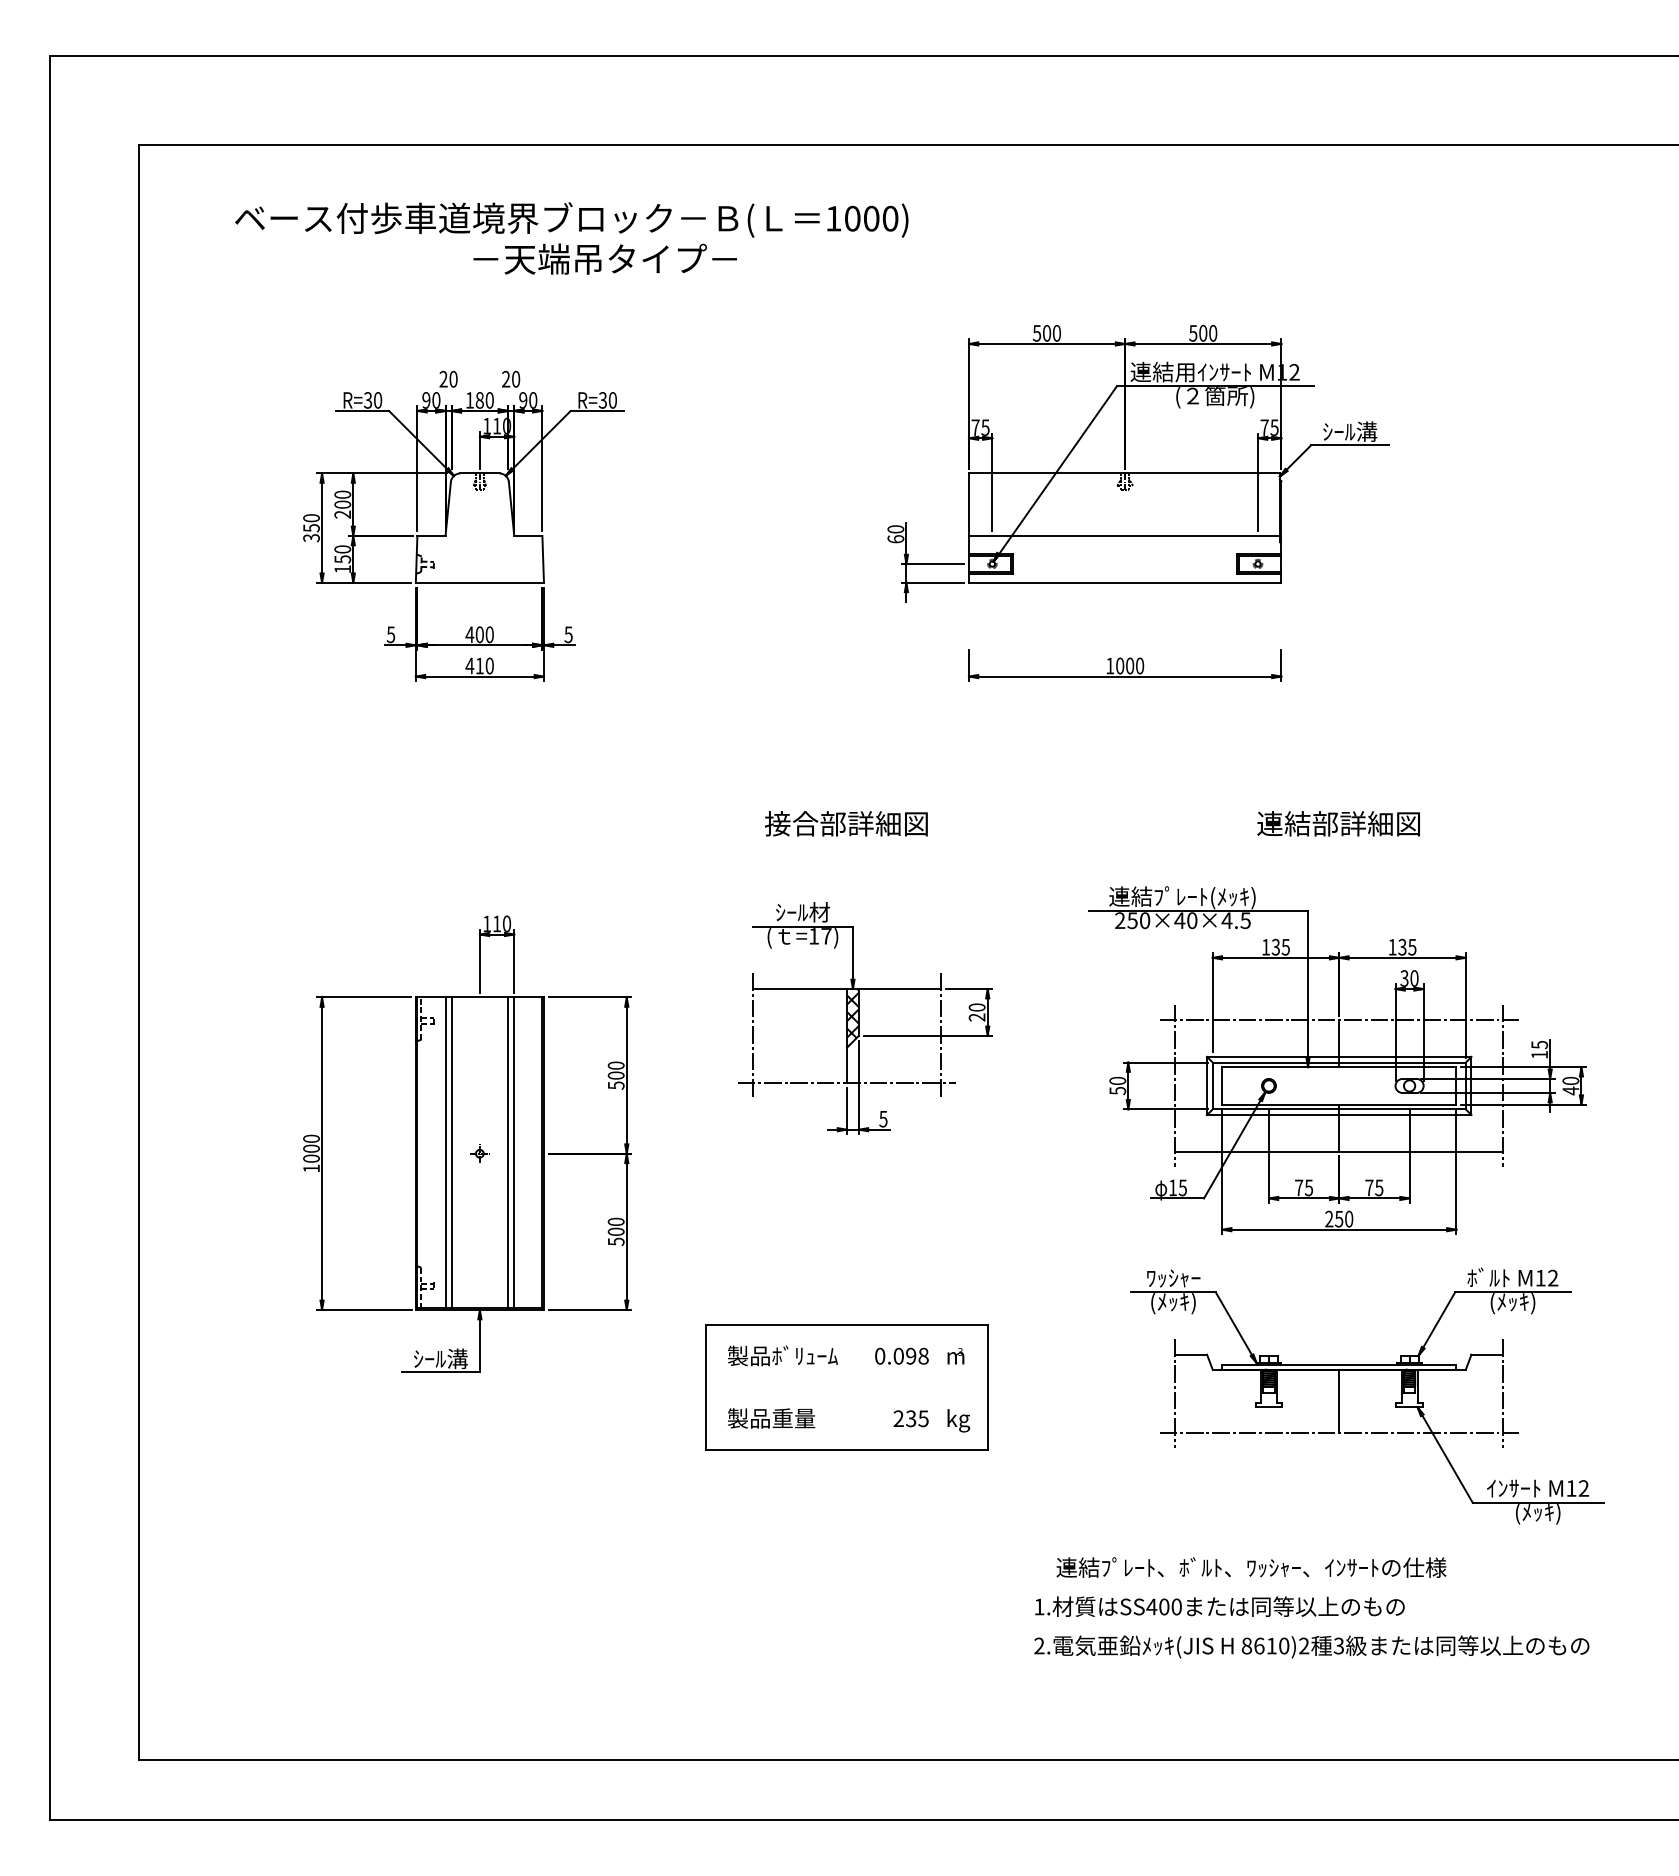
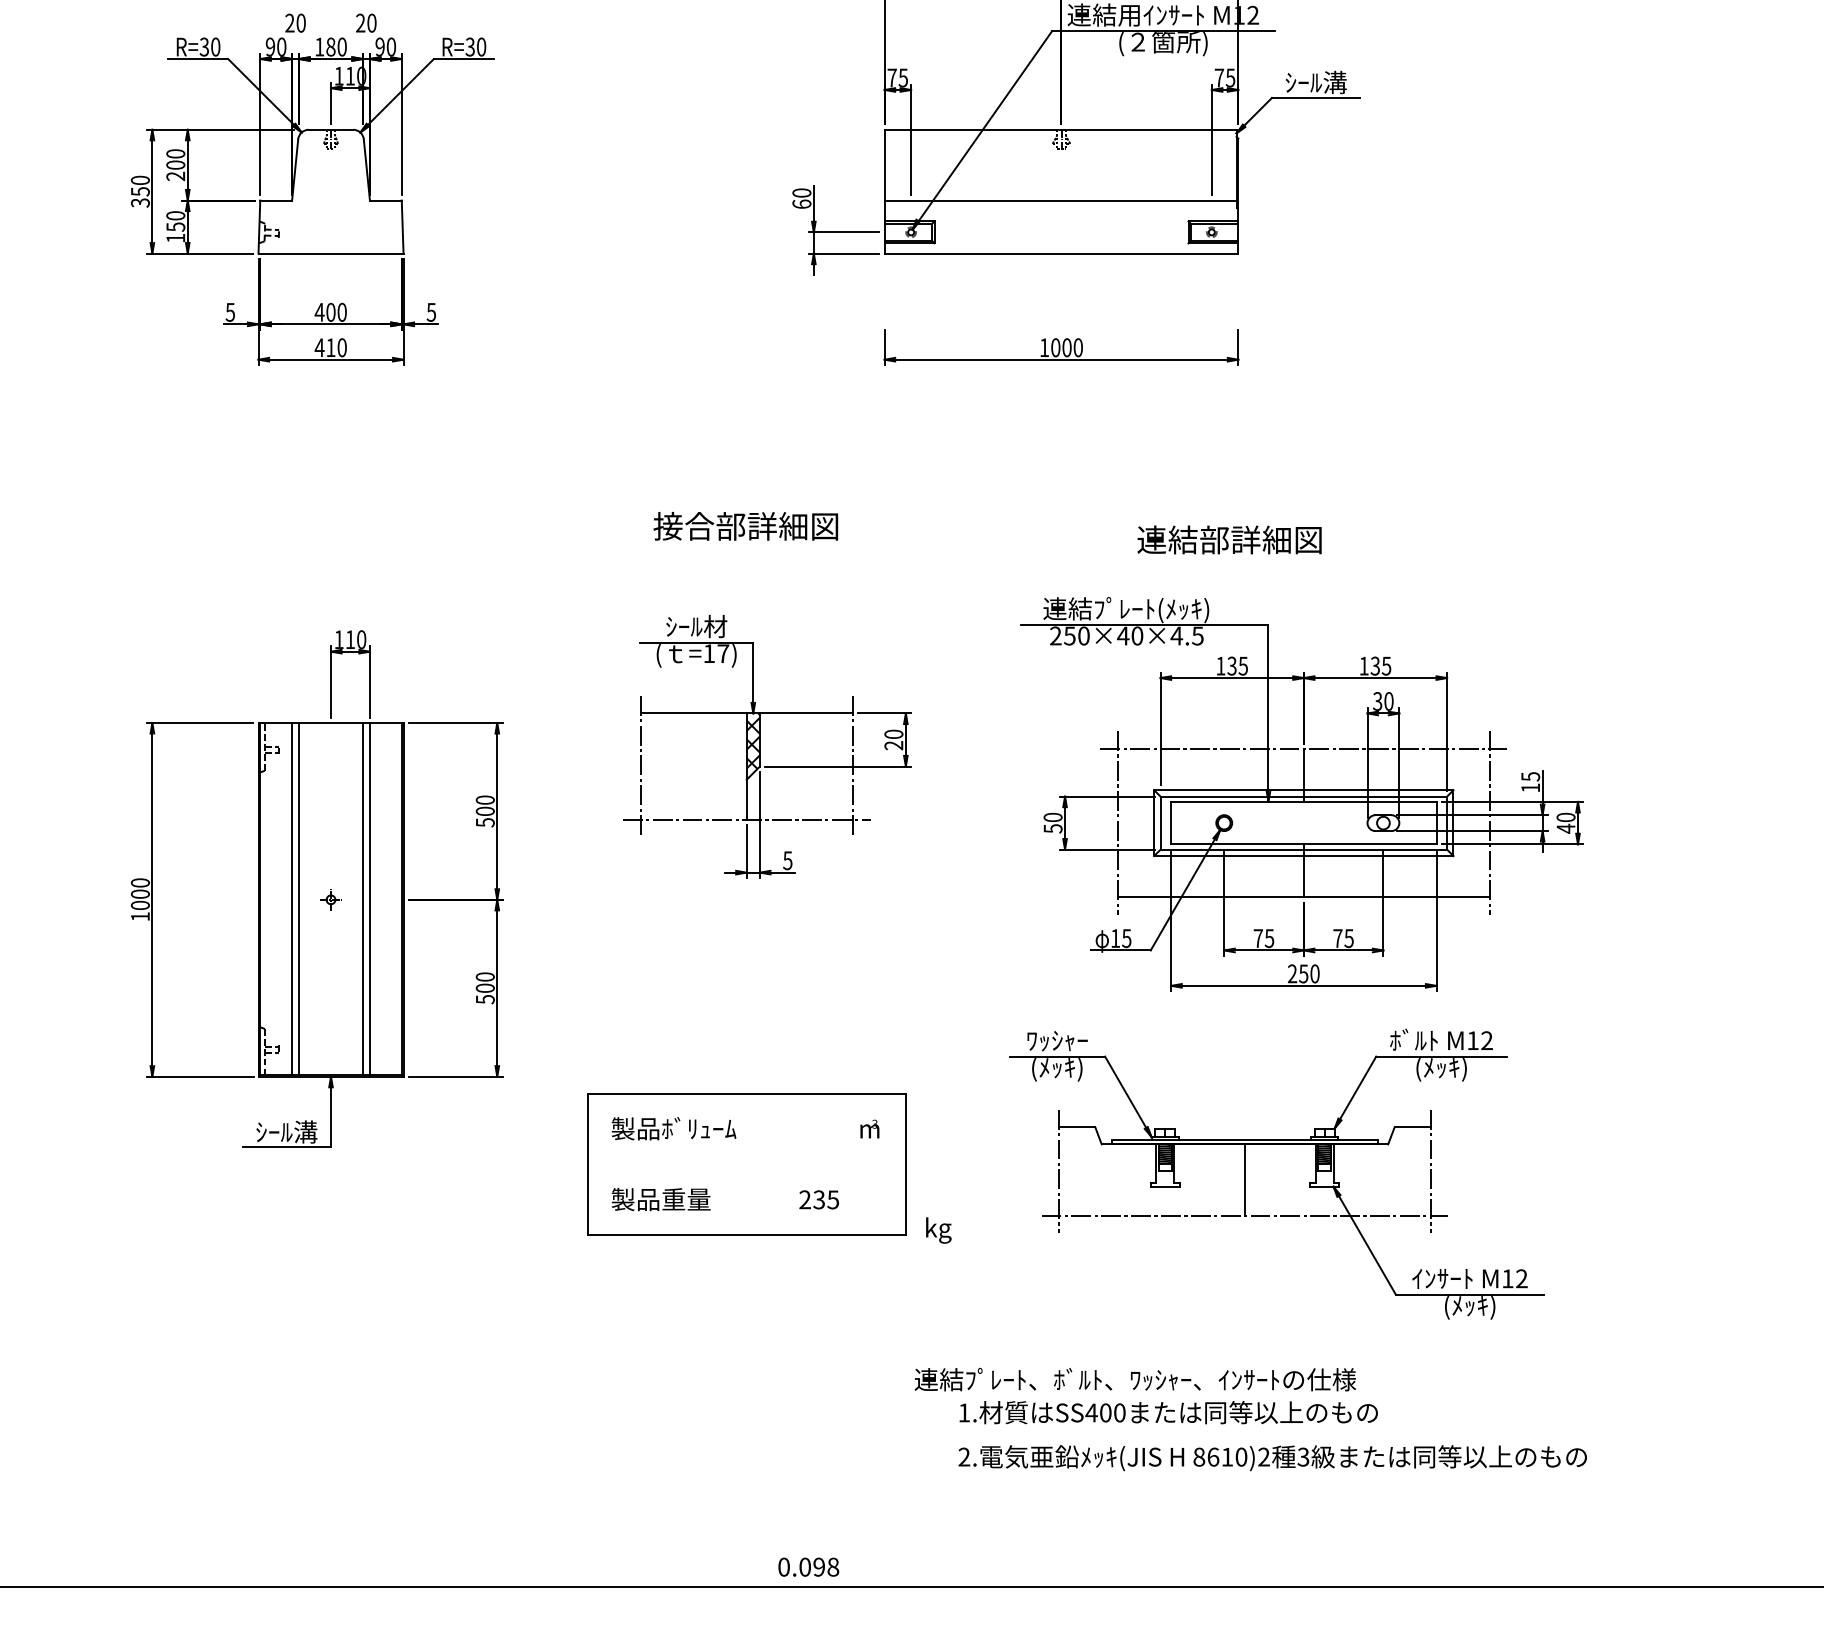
text: (1338, 823) -> (1229, 539), moved
text: (901, 1355) -> (808, 1566), moved
part: (1367, 1370) -> (1276, 1145), moved
text: (958, 1420) -> (938, 1230), moved
text: (1251, 1567) -> (1135, 1379), moved

